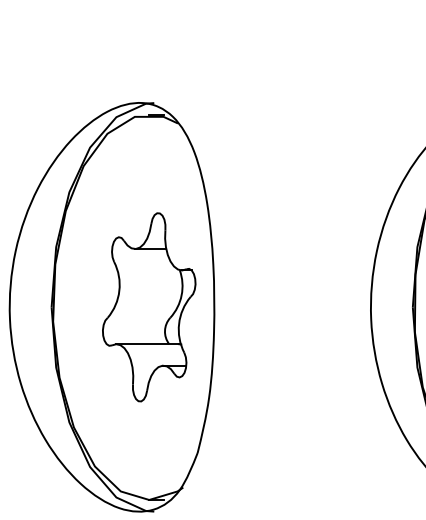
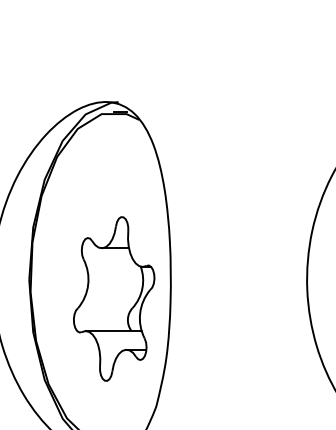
part: (149, 307) -> (114, 299), moved

